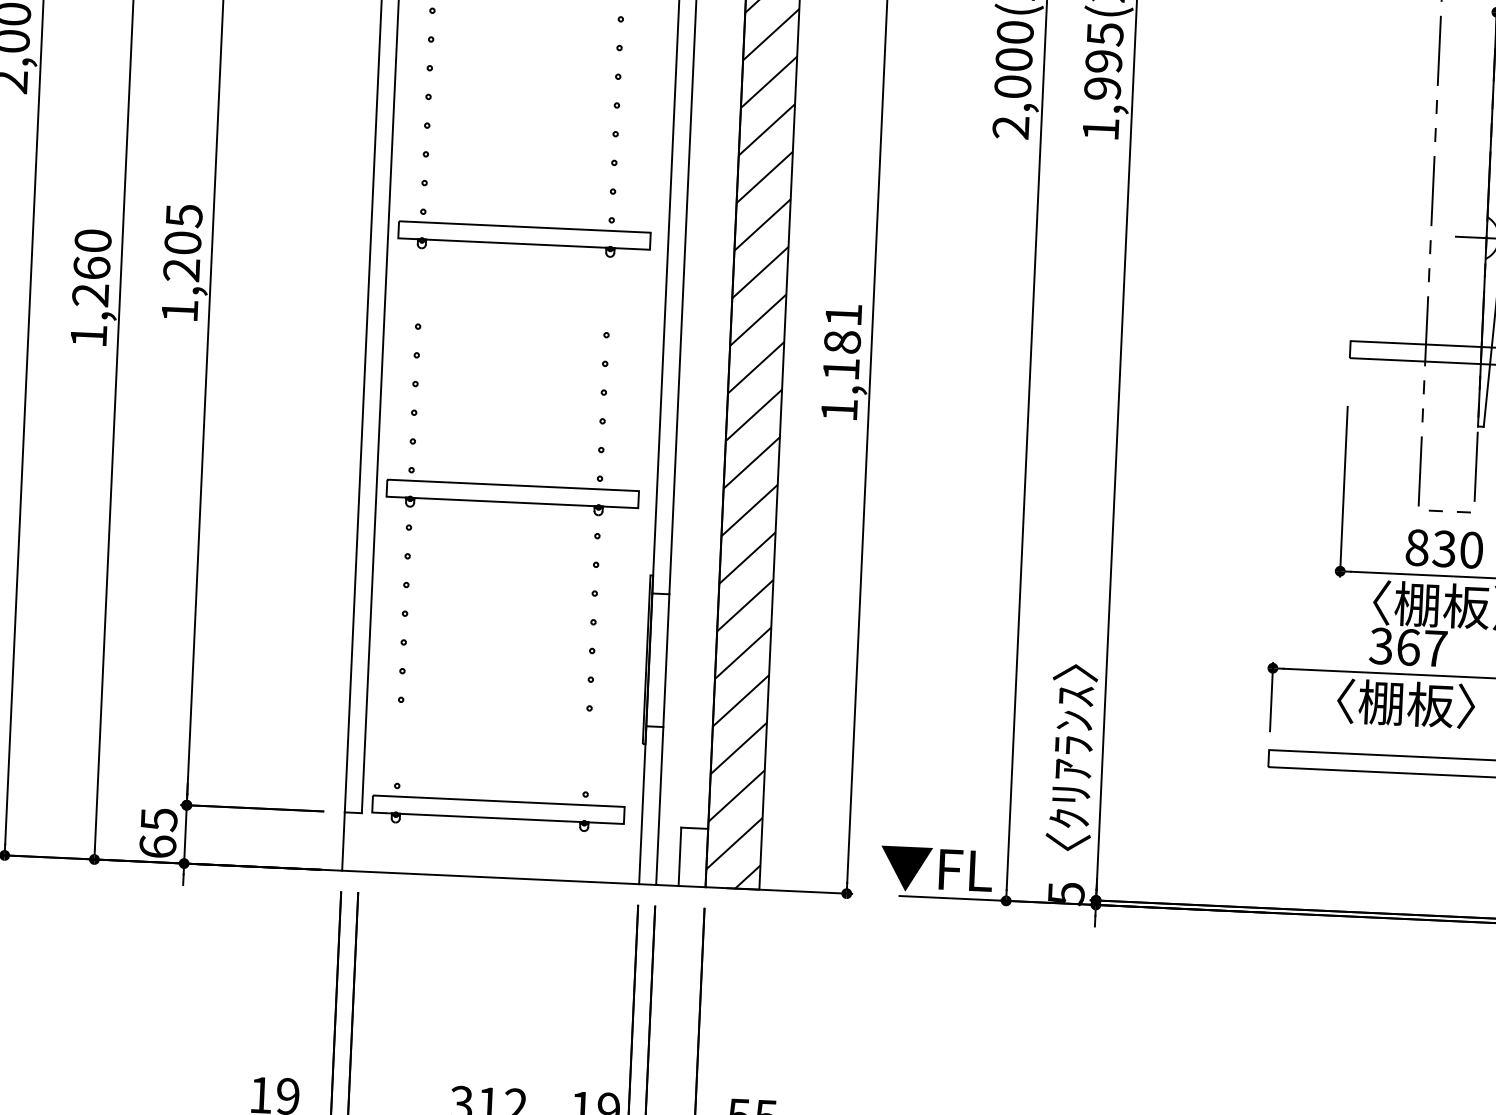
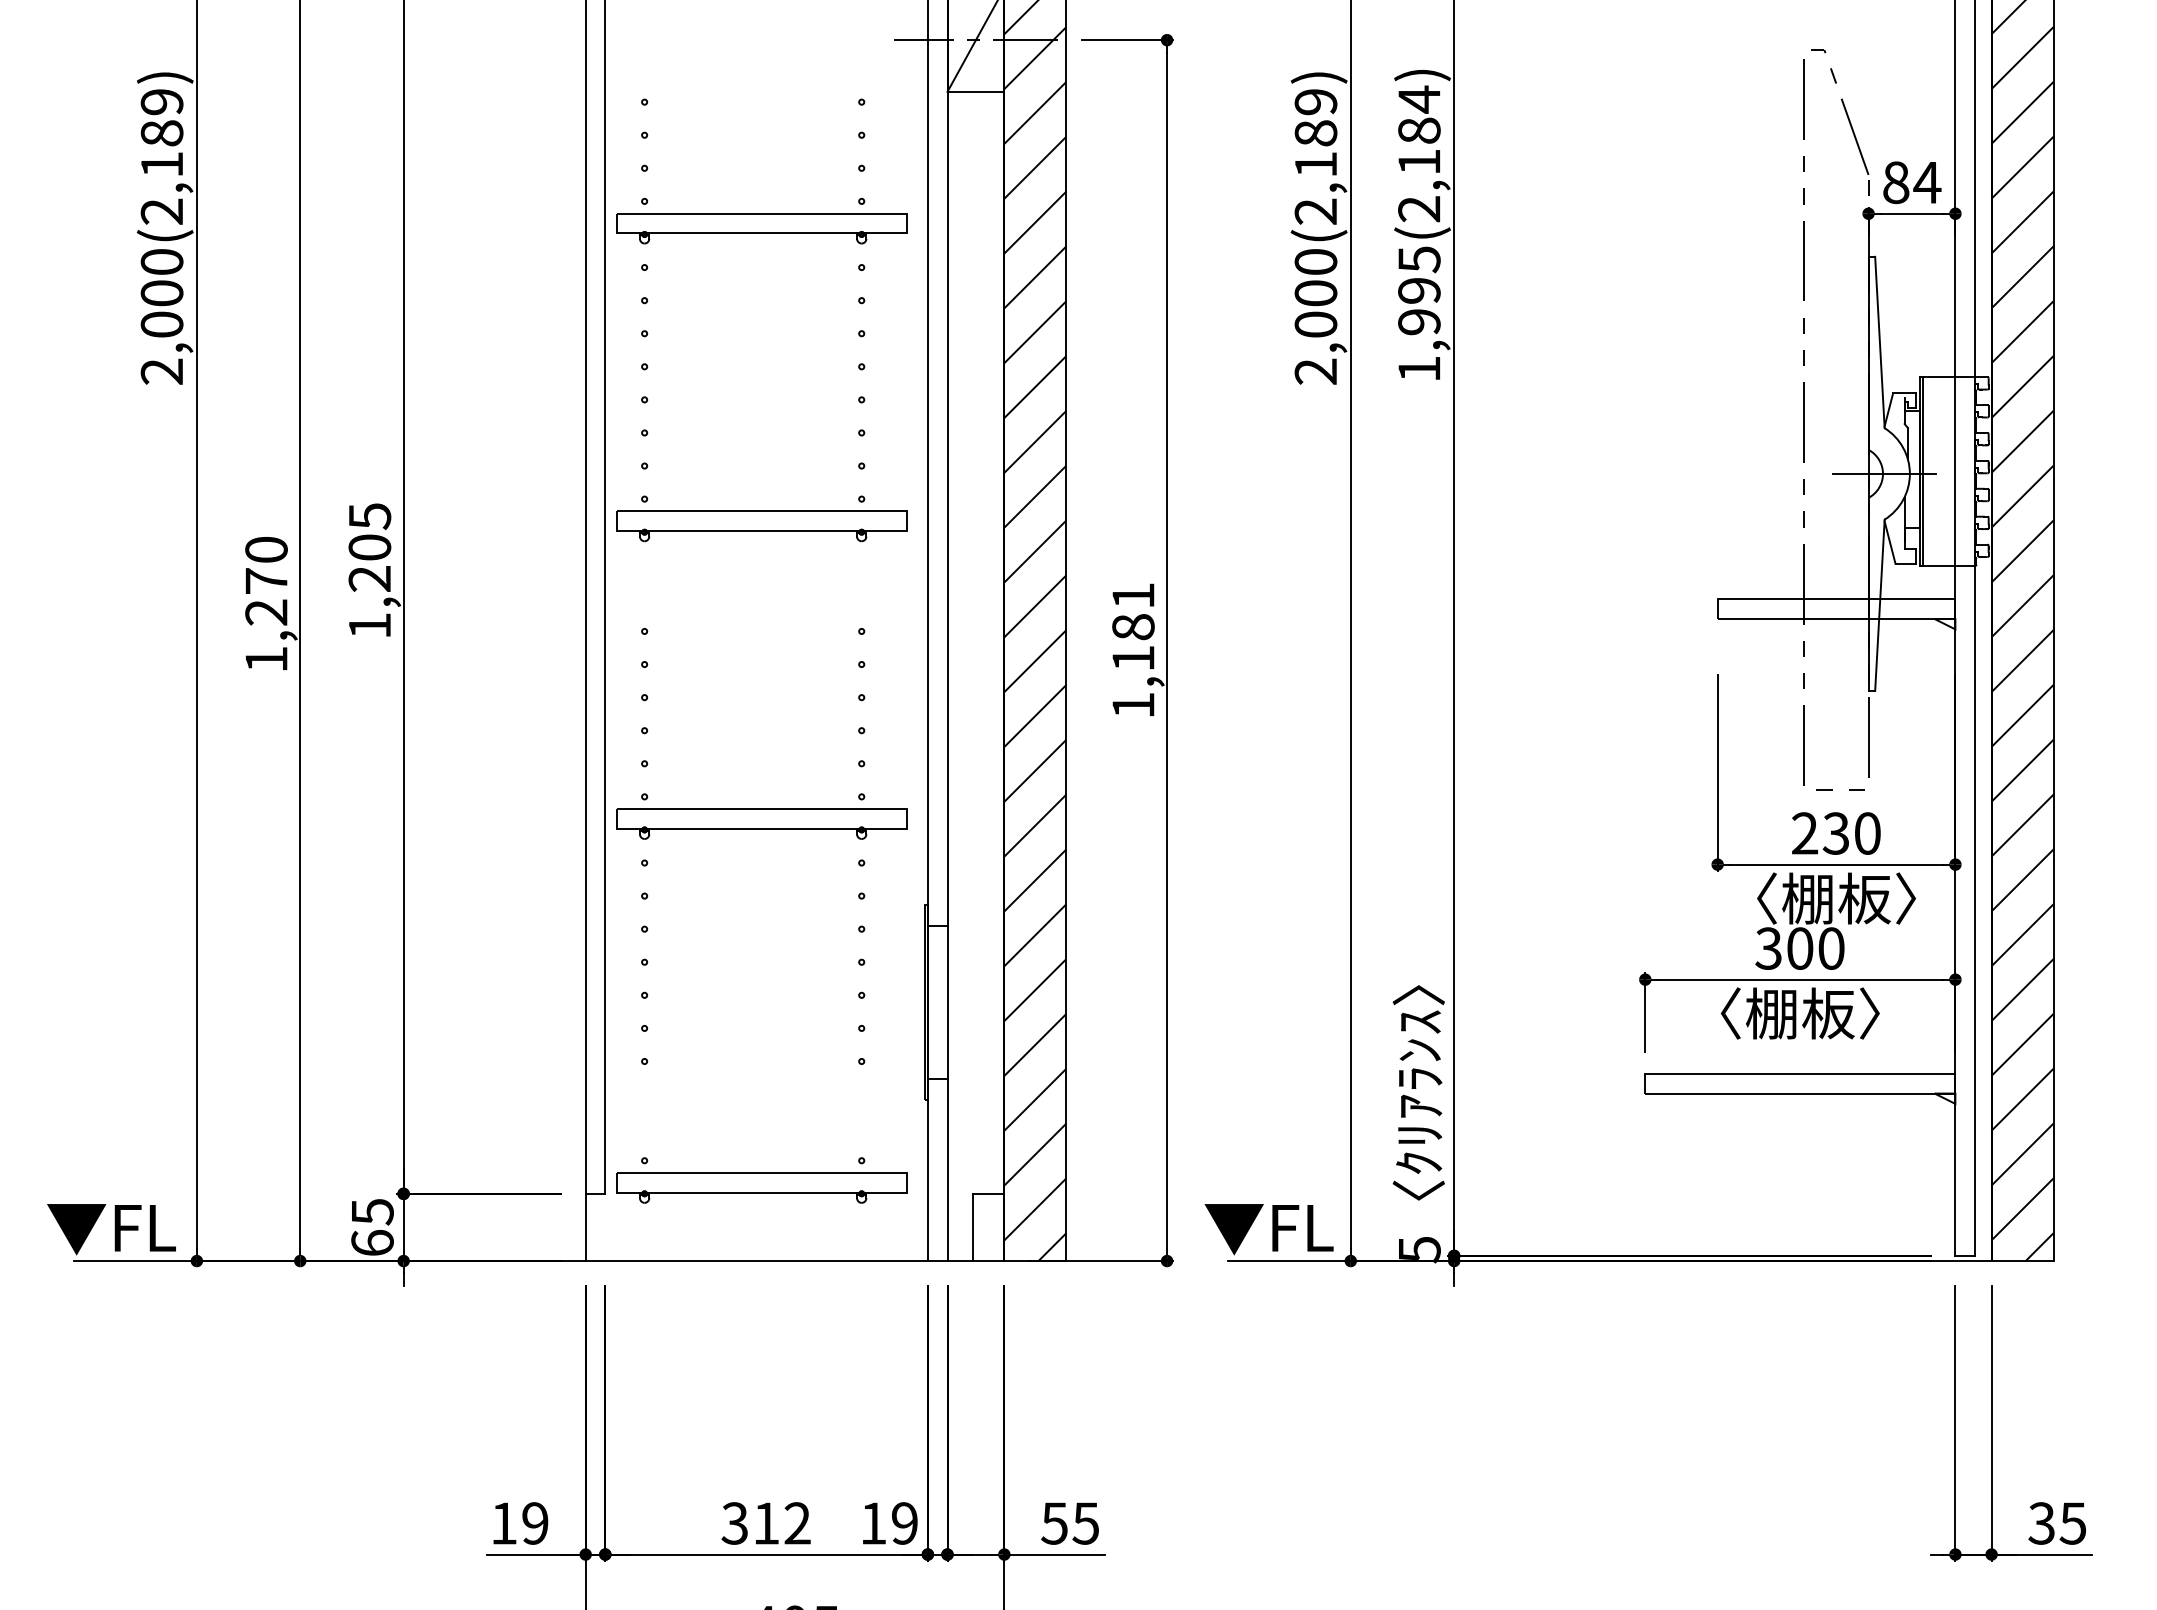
text: (91, 267) -> (266, 580), 1,260 -> 1,270
text: (1417, 547) -> (1805, 833), 830 -> 230
text: (1421, 647) -> (1815, 948), 367 -> 300

